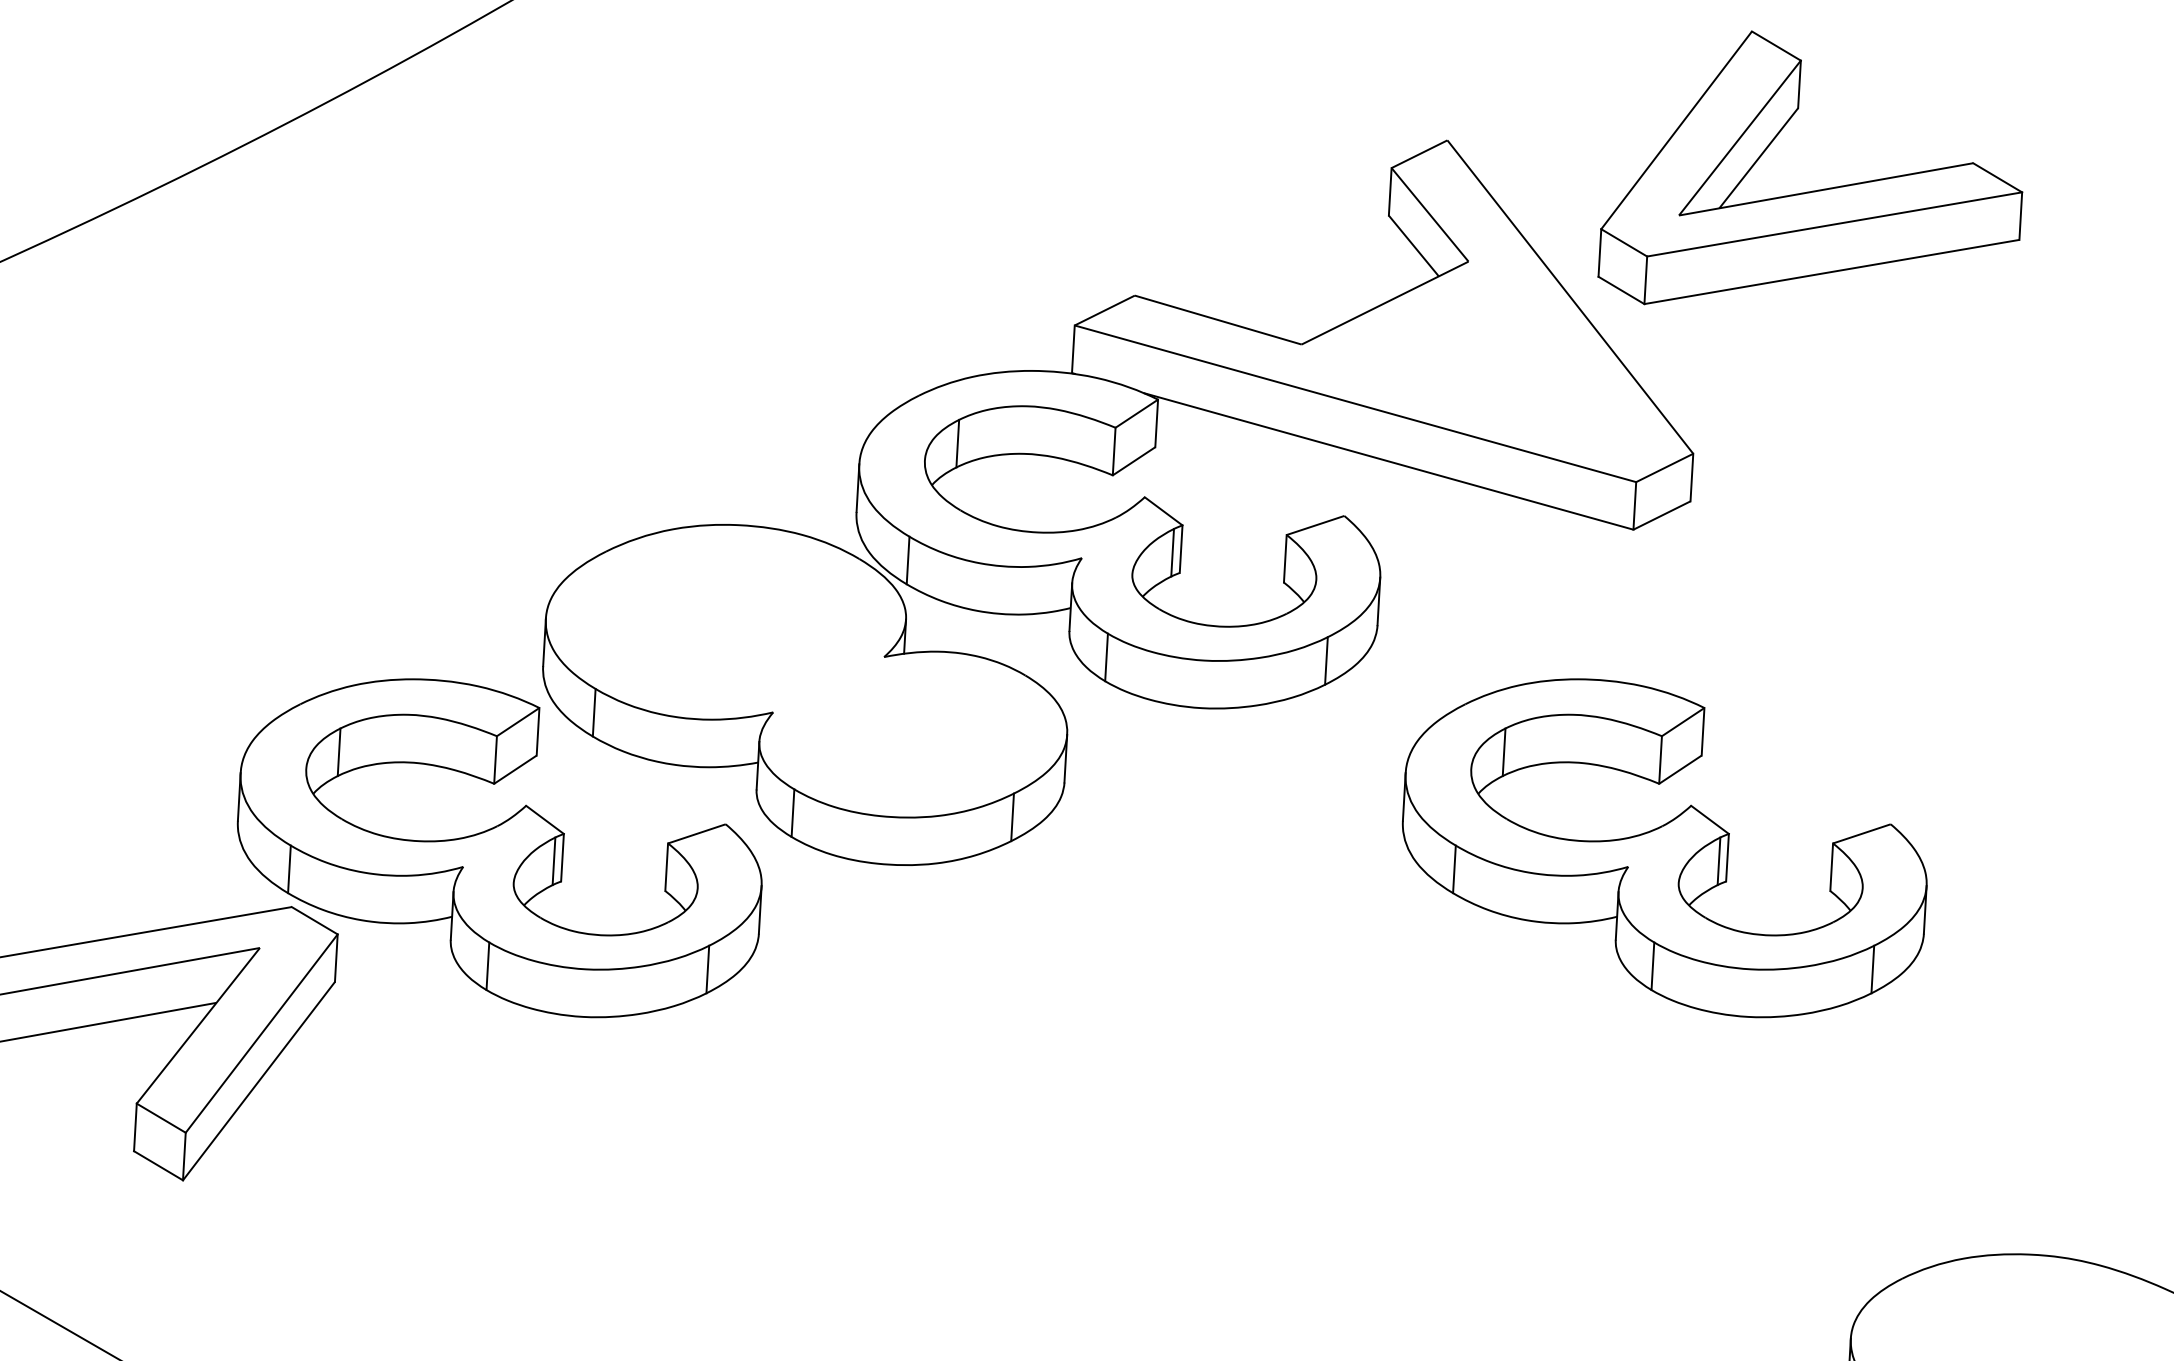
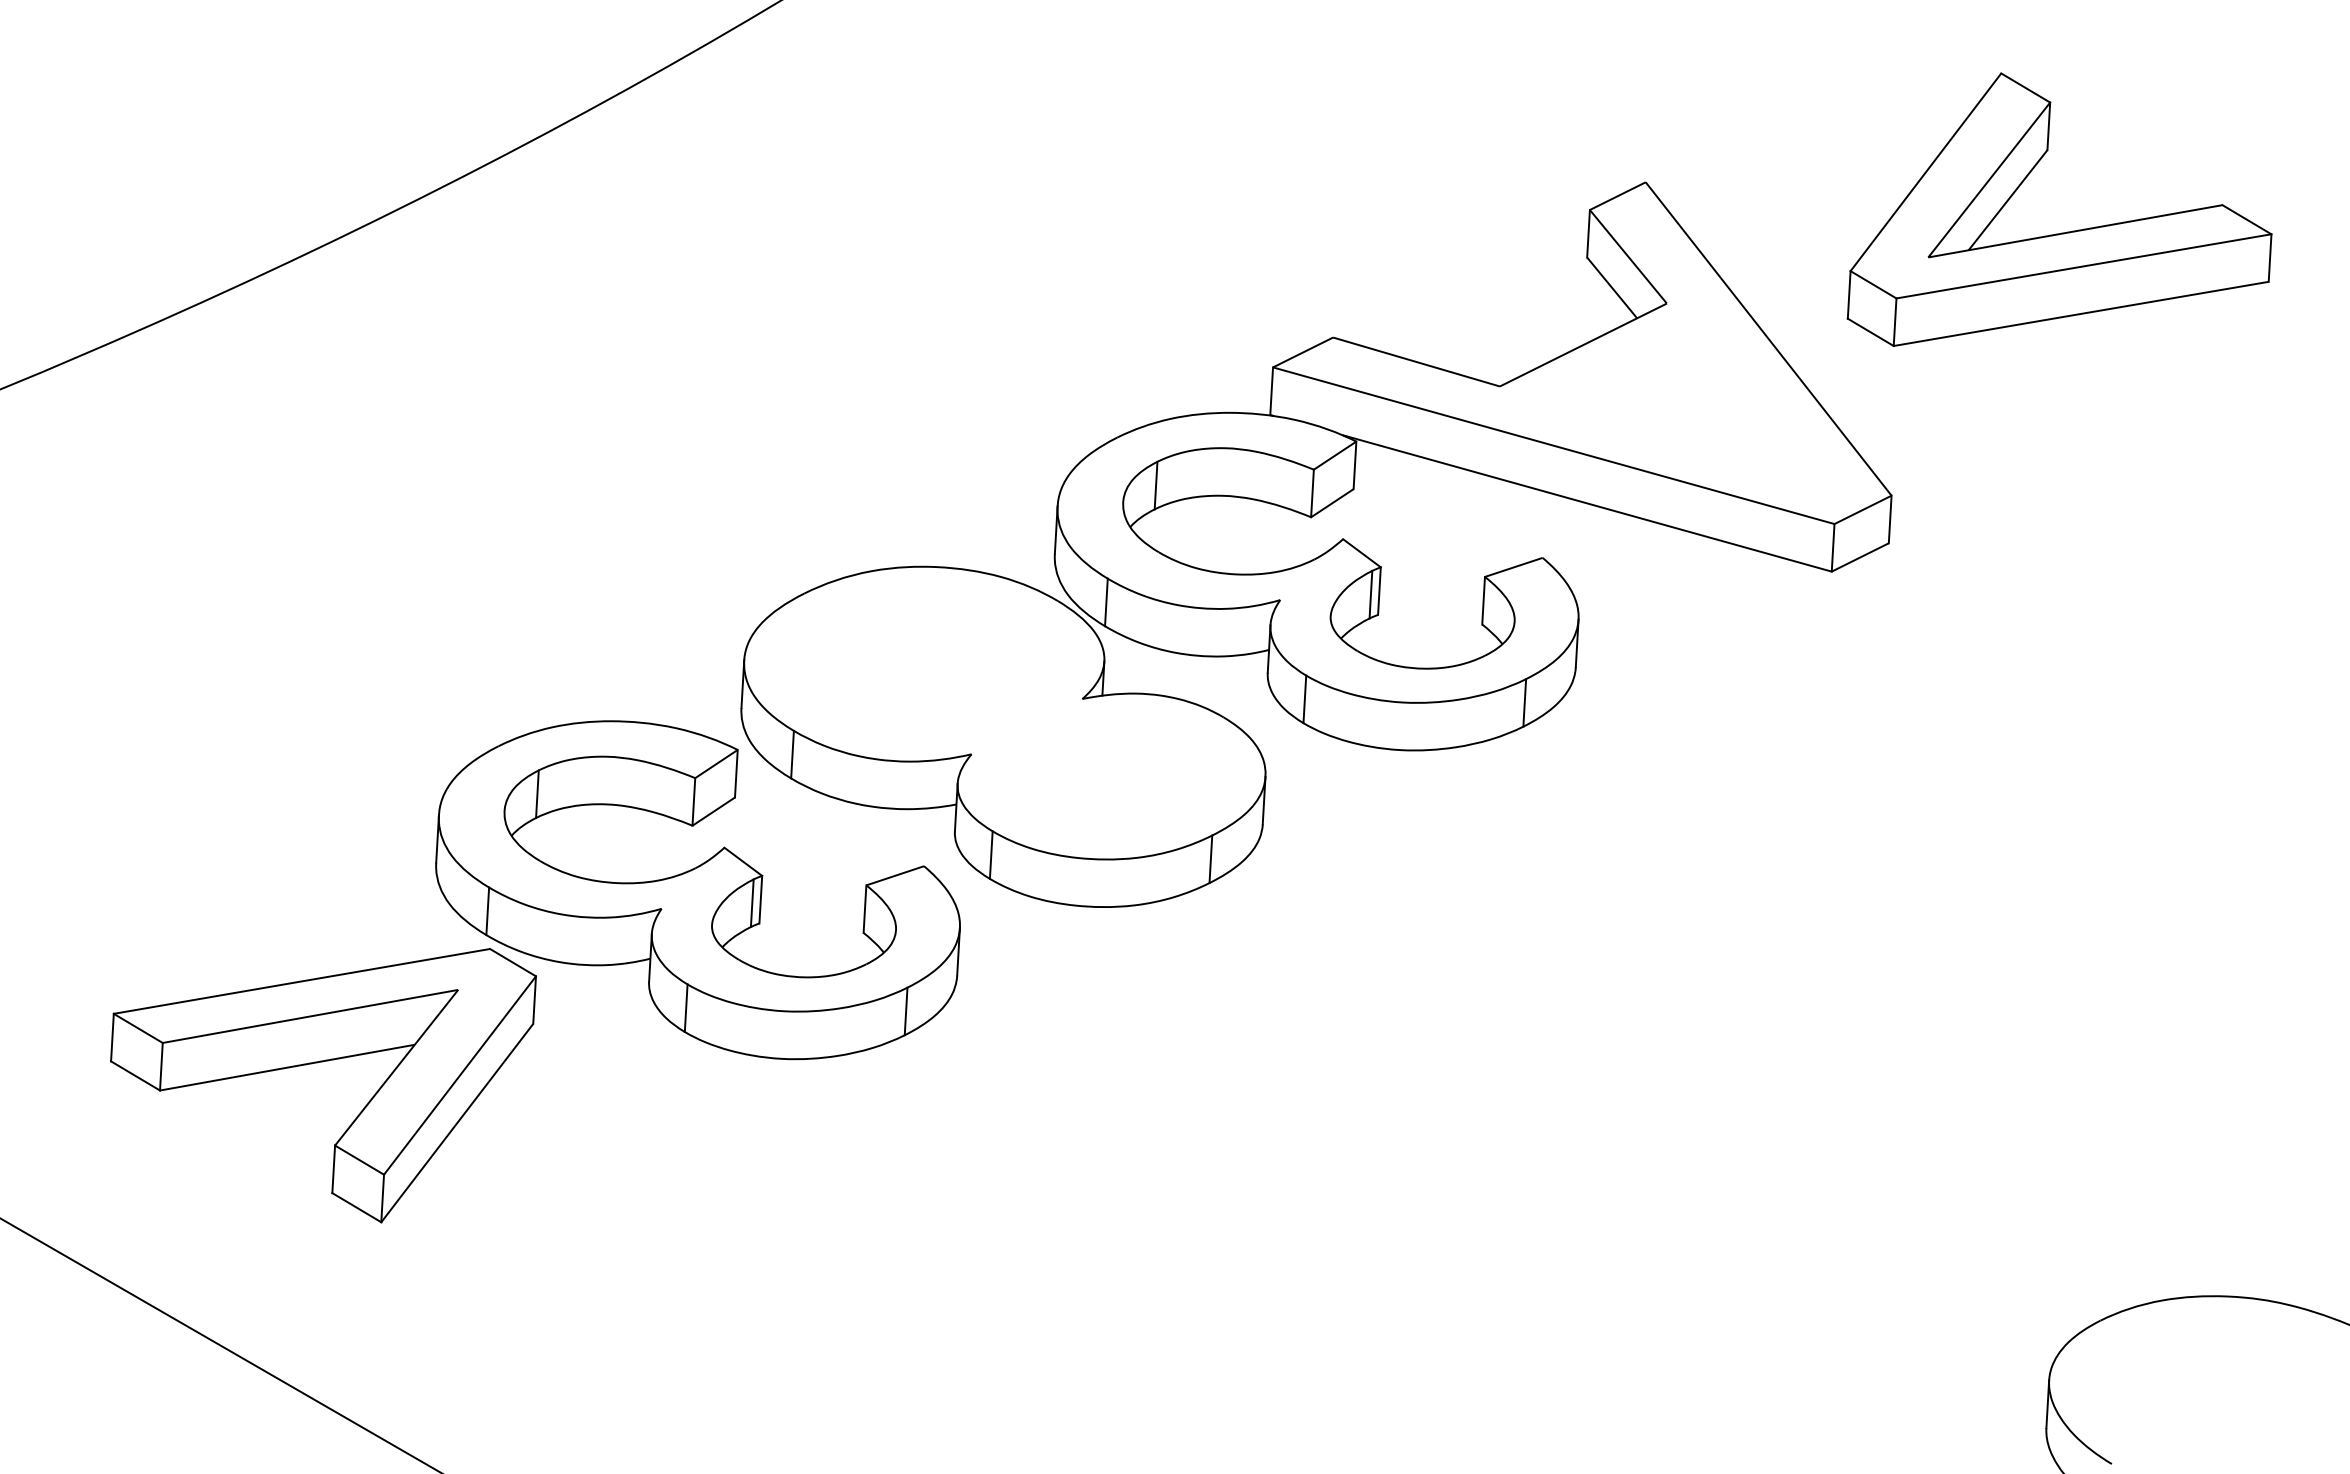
part: (1812, 190) -> (2061, 232), moved
part: (1664, 848) -> (1862, 890), removed

